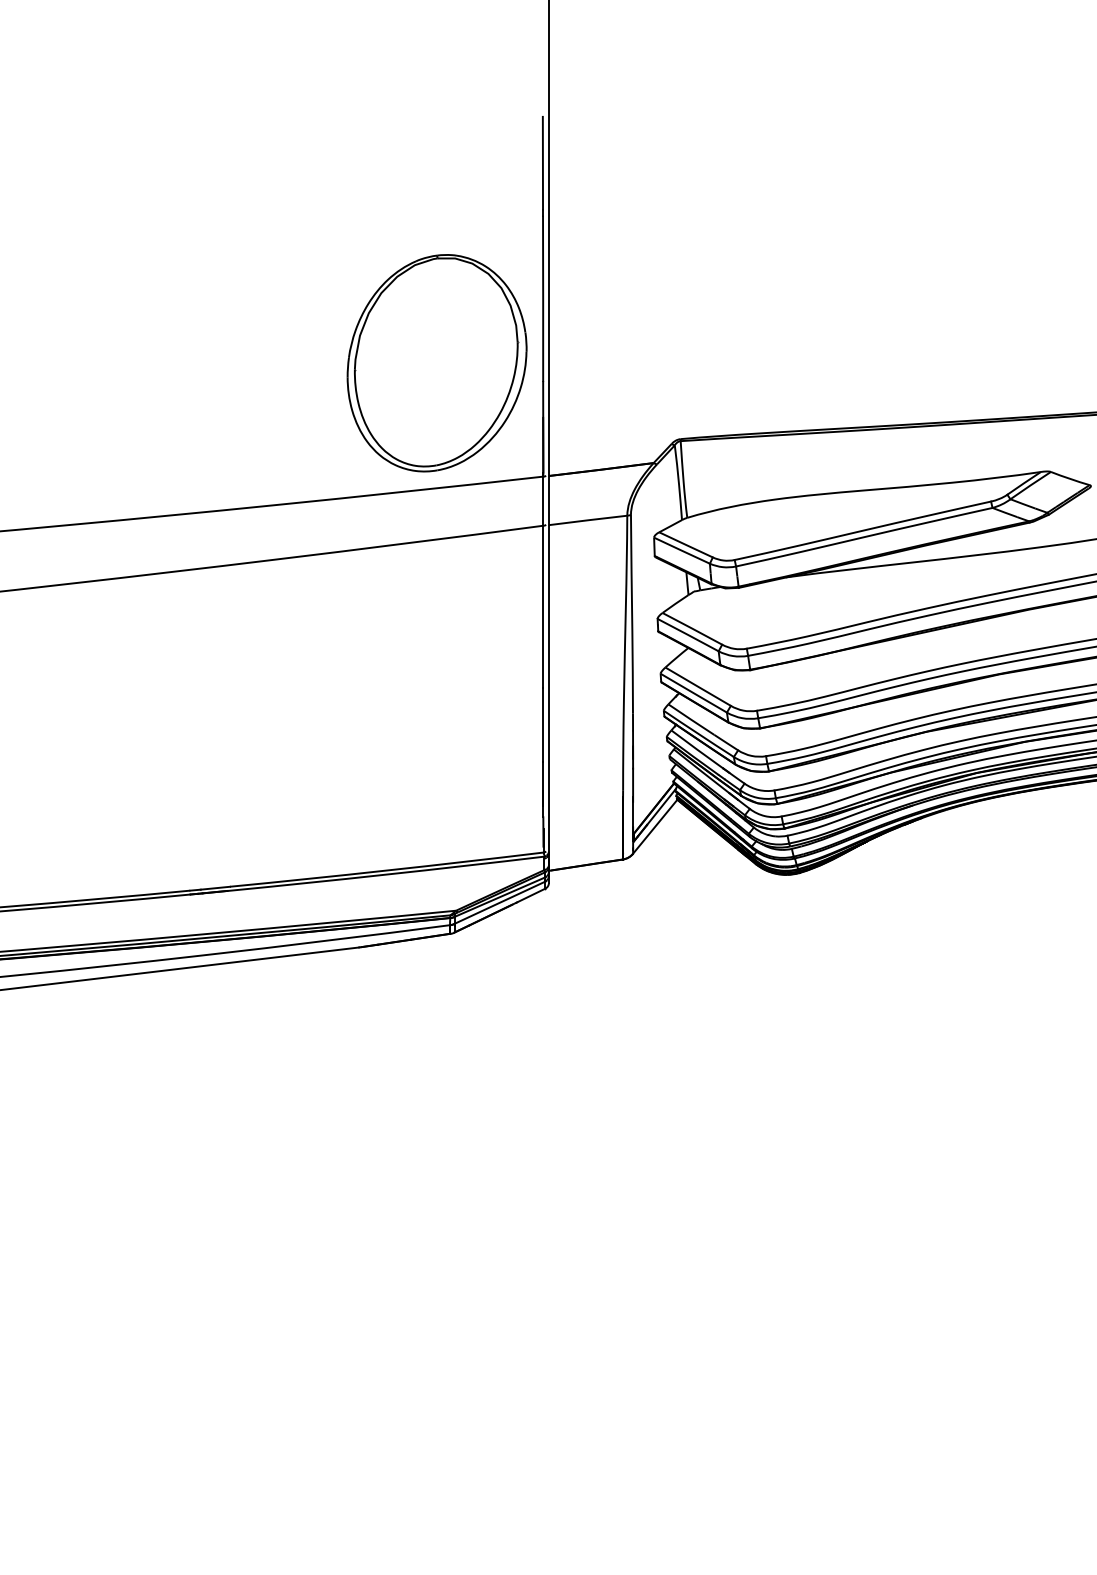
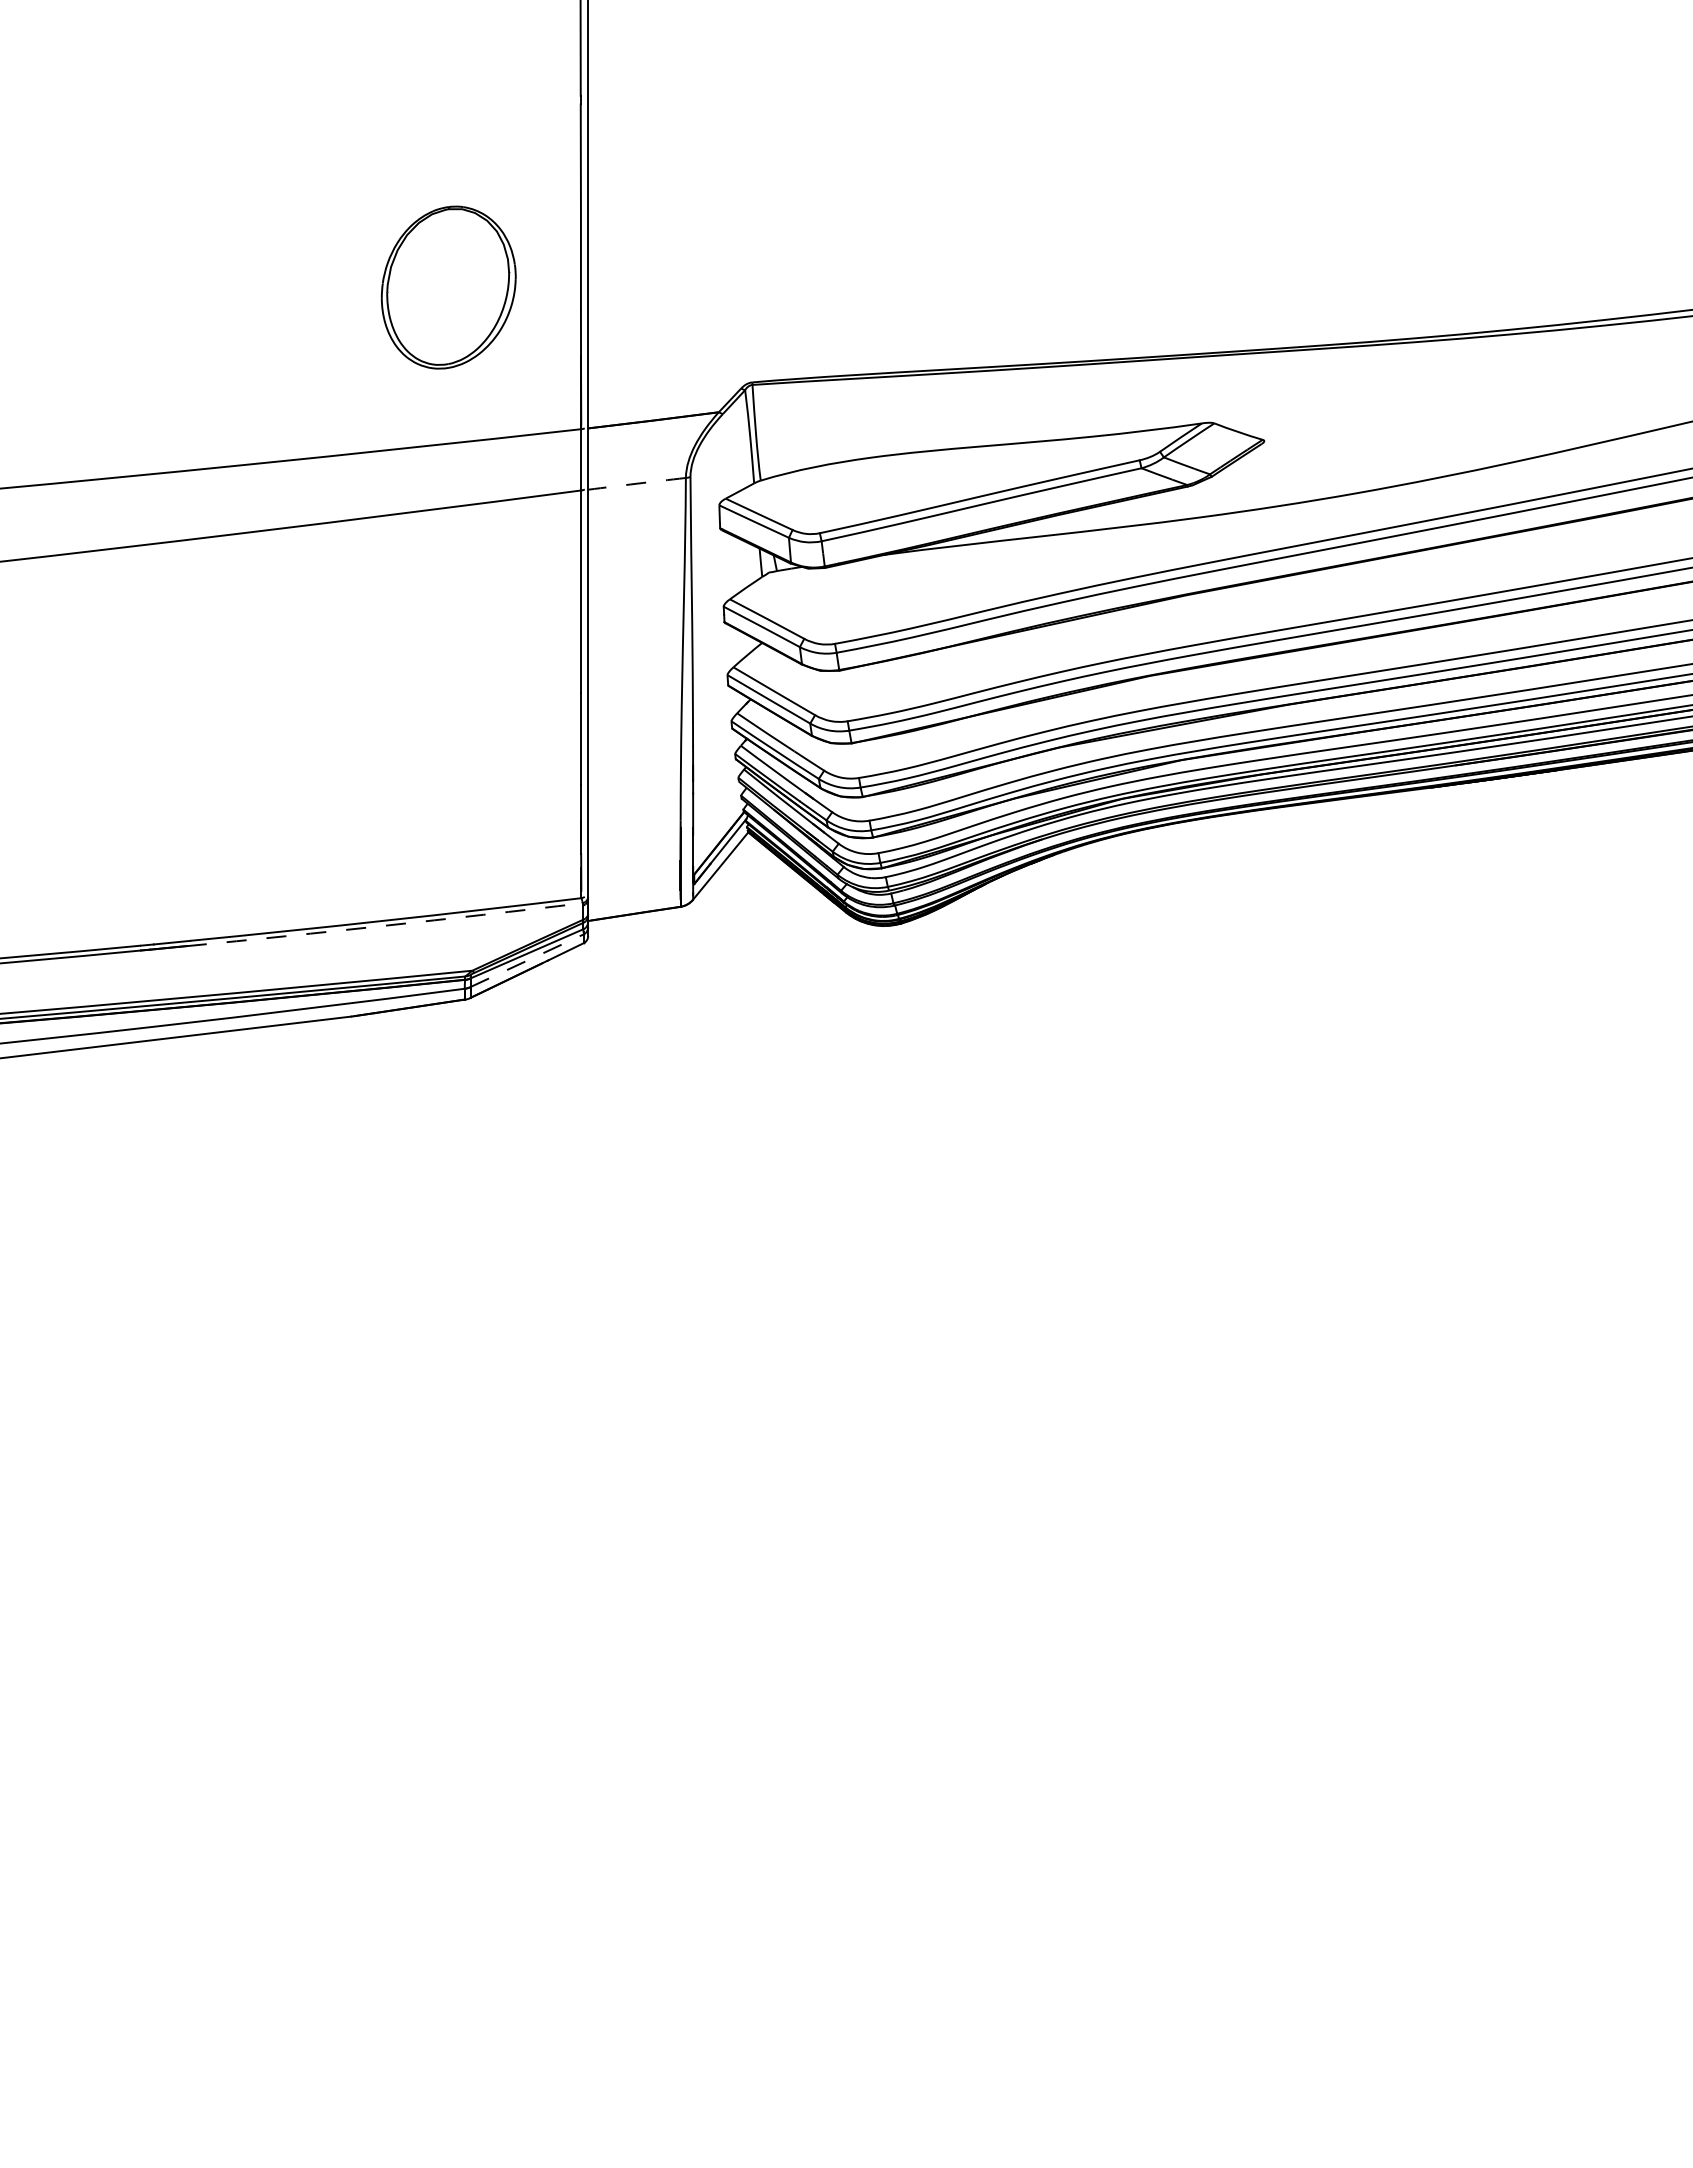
part: (436, 363) -> (448, 287), size x0.6
arc: (587, 520) -> (636, 483), solid -> dashed
arc: (385, 874) -> (384, 925), solid -> dashed
line: (500, 902) -> (527, 960), solid -> dashed

